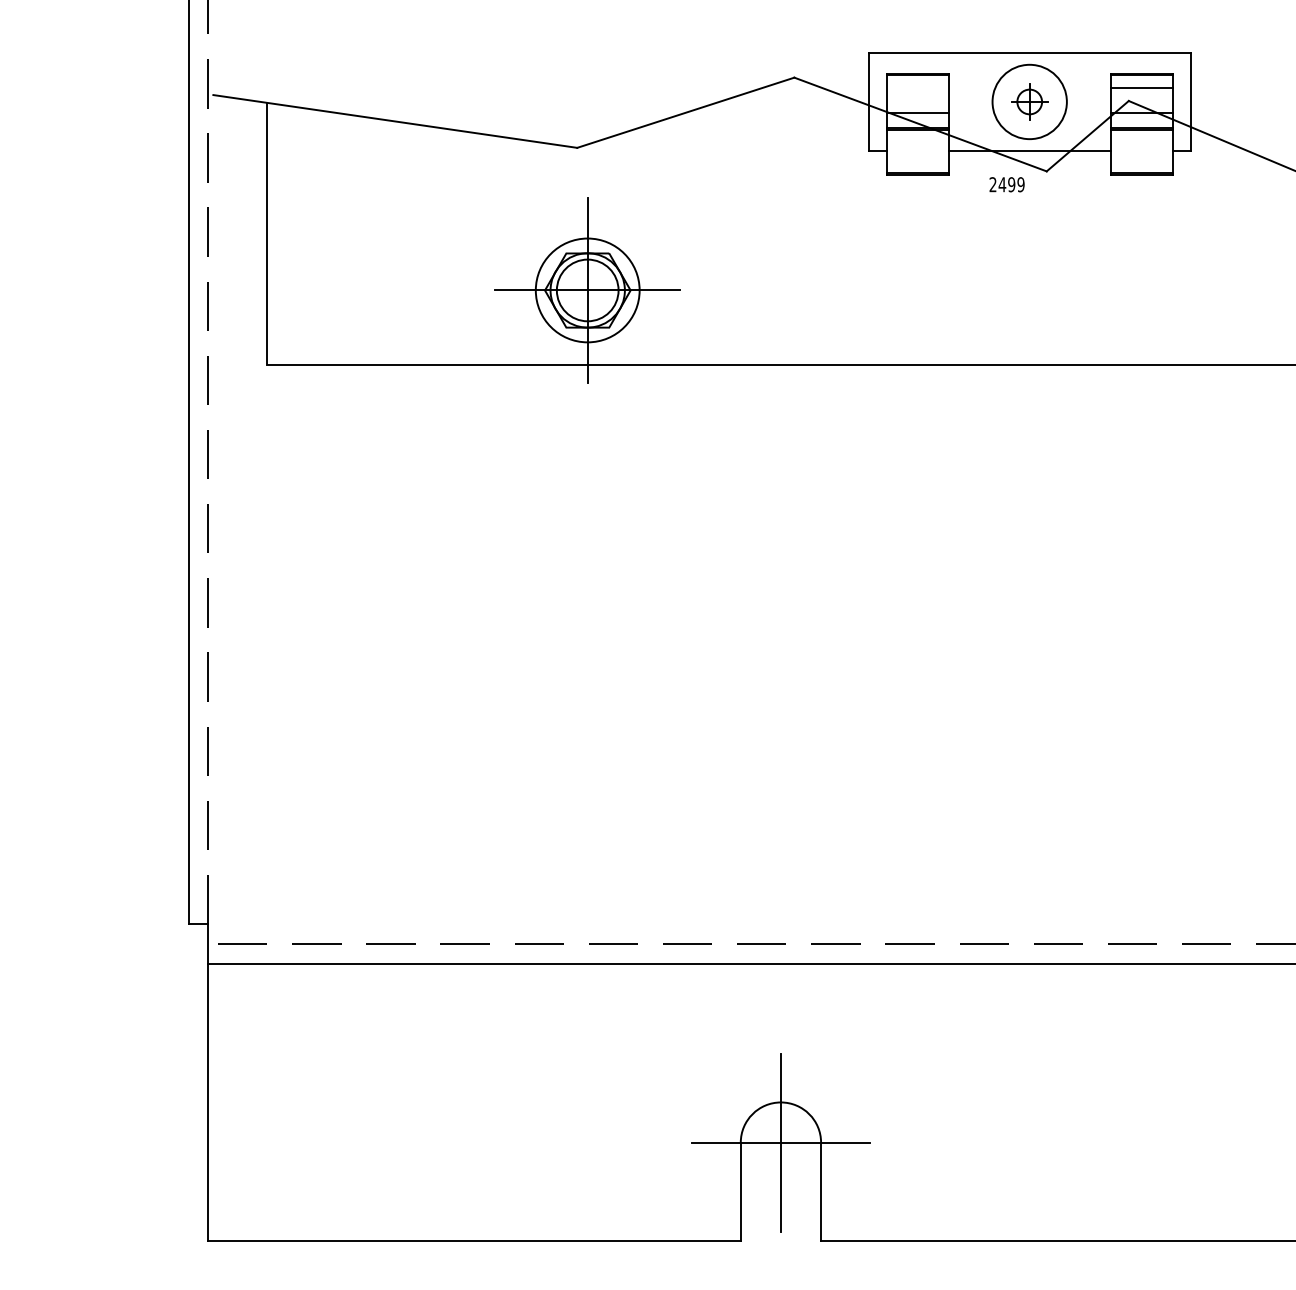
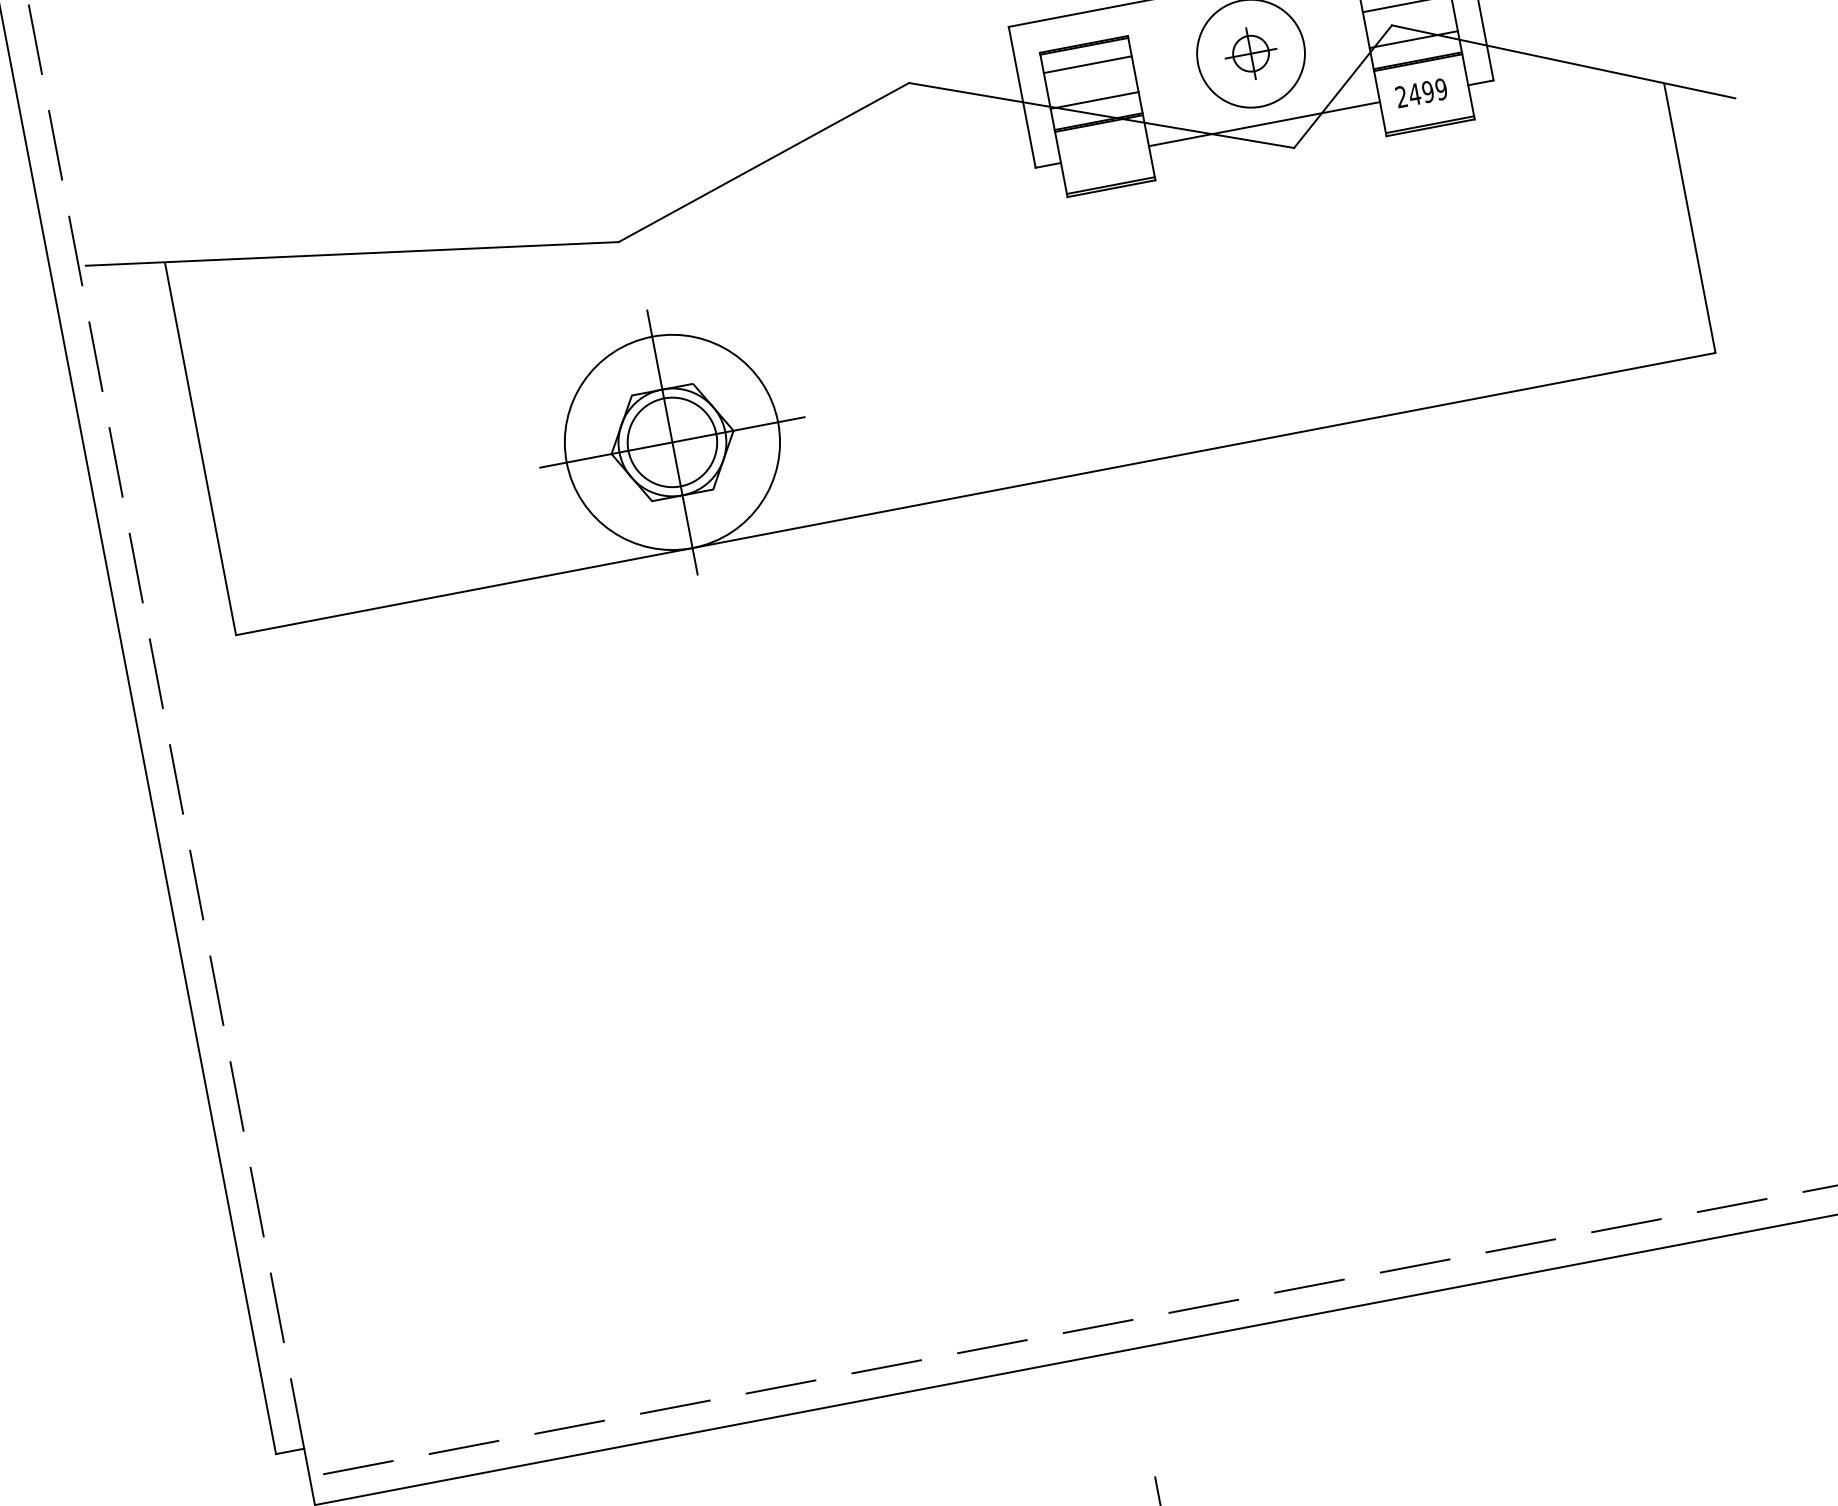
line: (917, 88) -> (1087, 64), added
text: (1006, 184) -> (1420, 92), moved
circle: (587, 290) -> (672, 442), size x1.43

